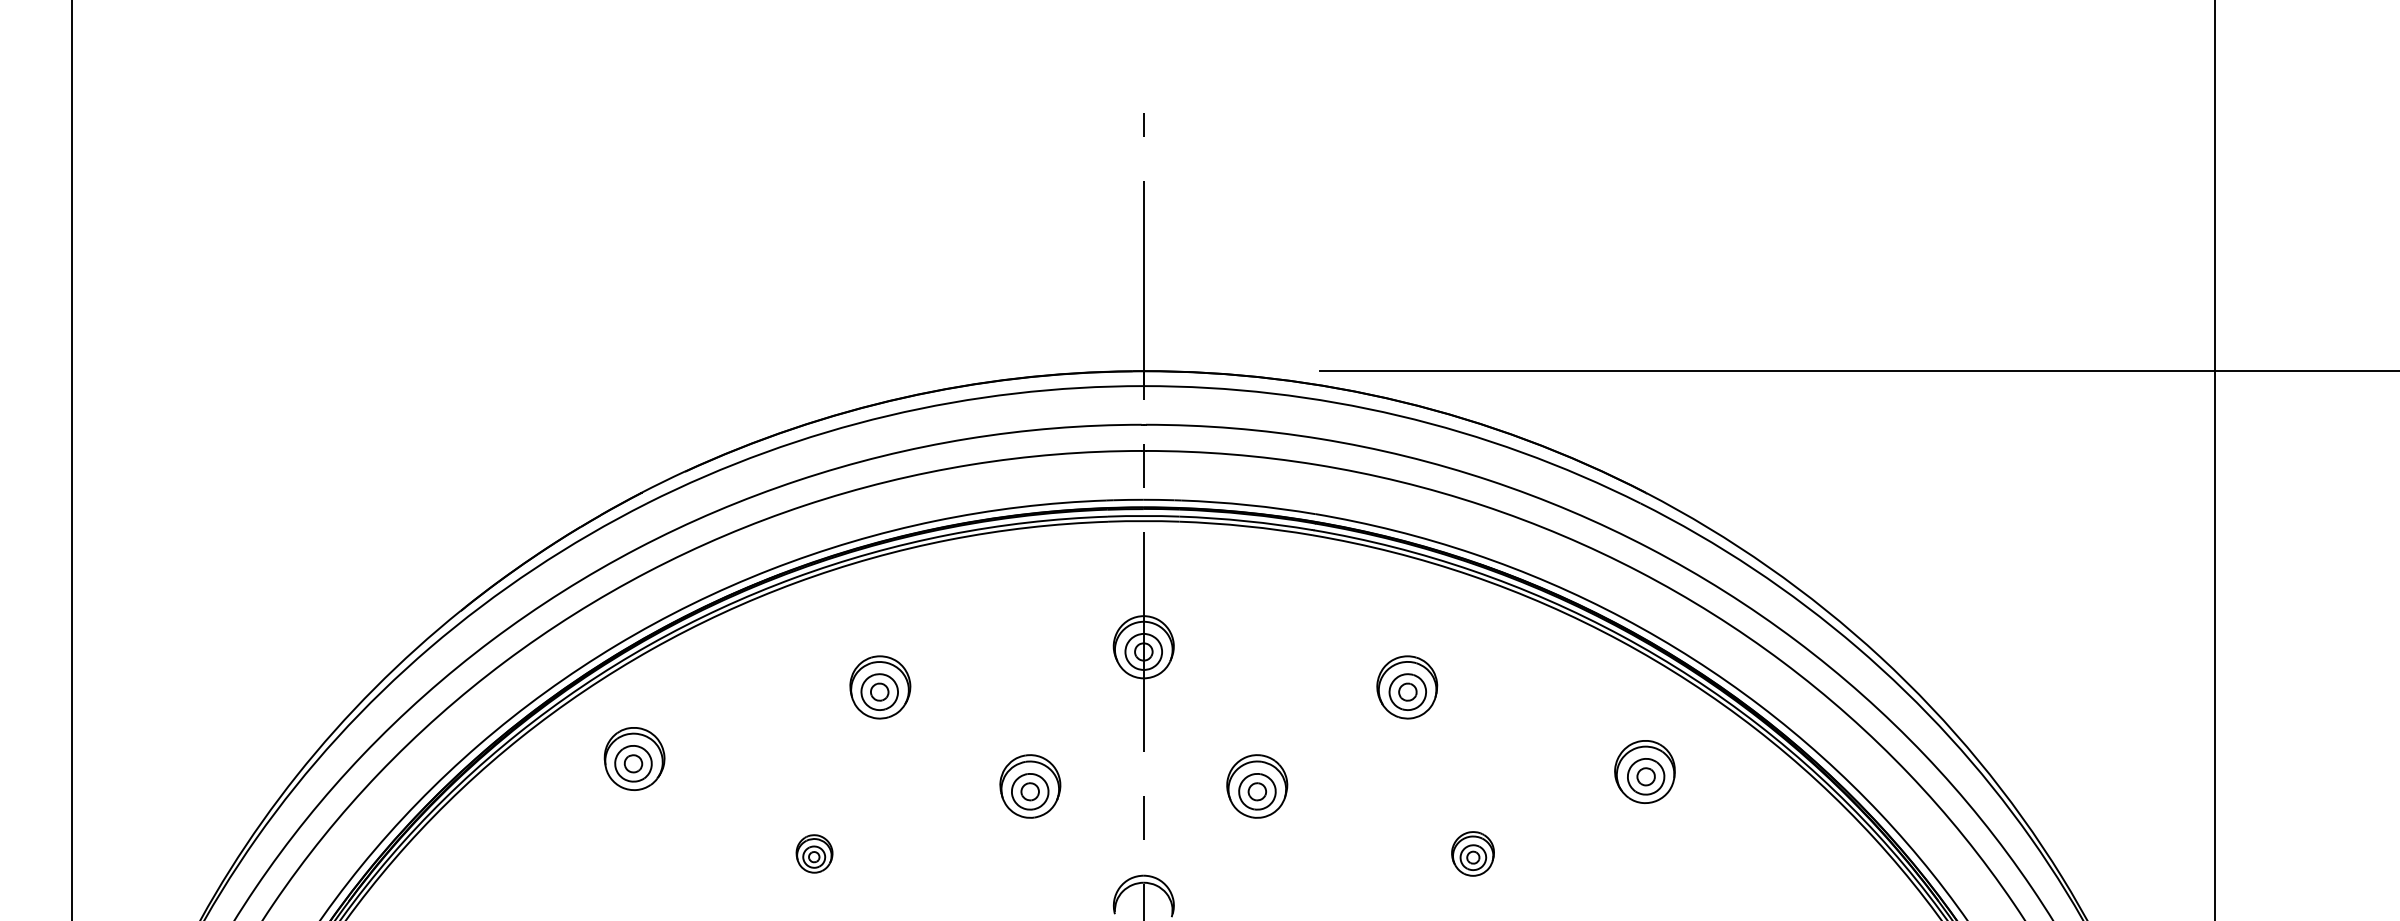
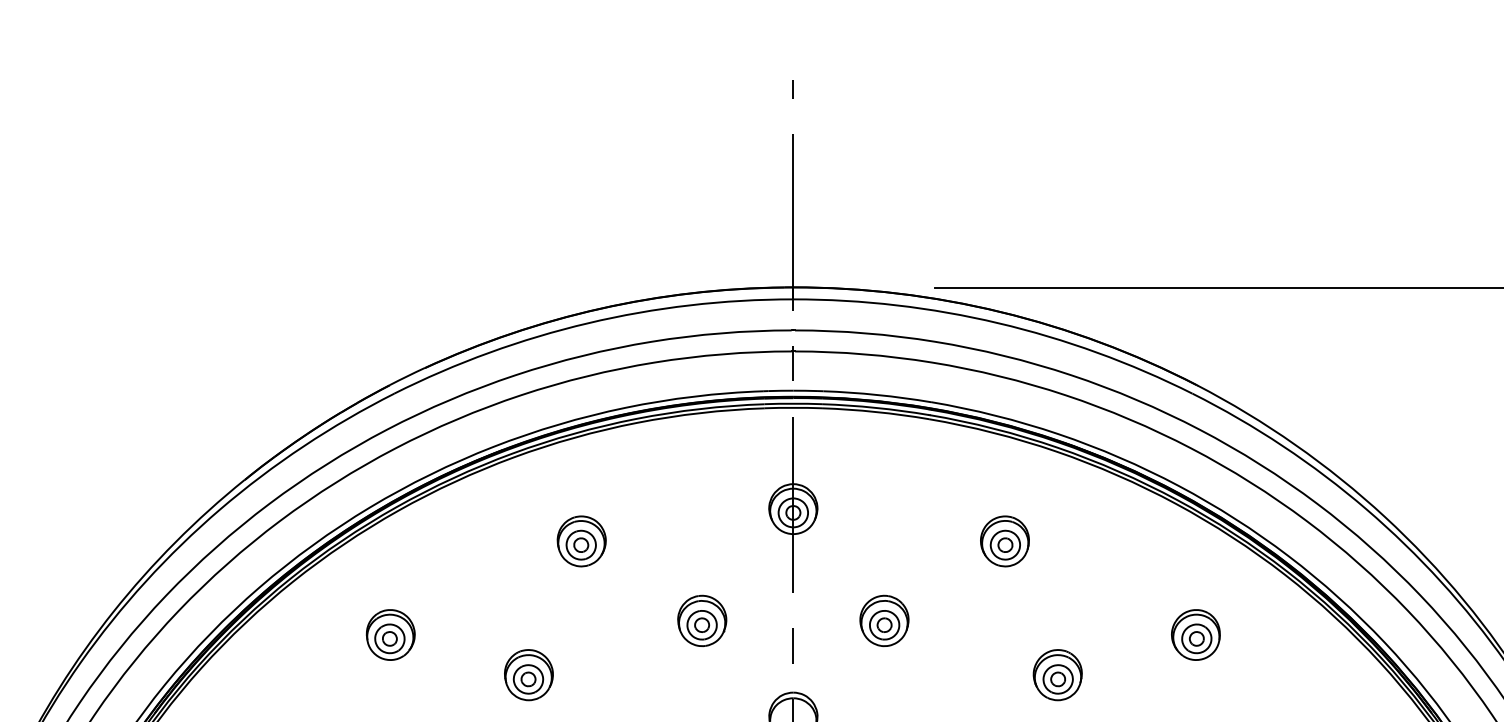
part: (634, 758) -> (390, 634), moved
part: (1644, 771) -> (1195, 634), moved
part: (814, 853) -> (528, 674), size x1.67
part: (1472, 853) -> (1057, 674), size x1.43

